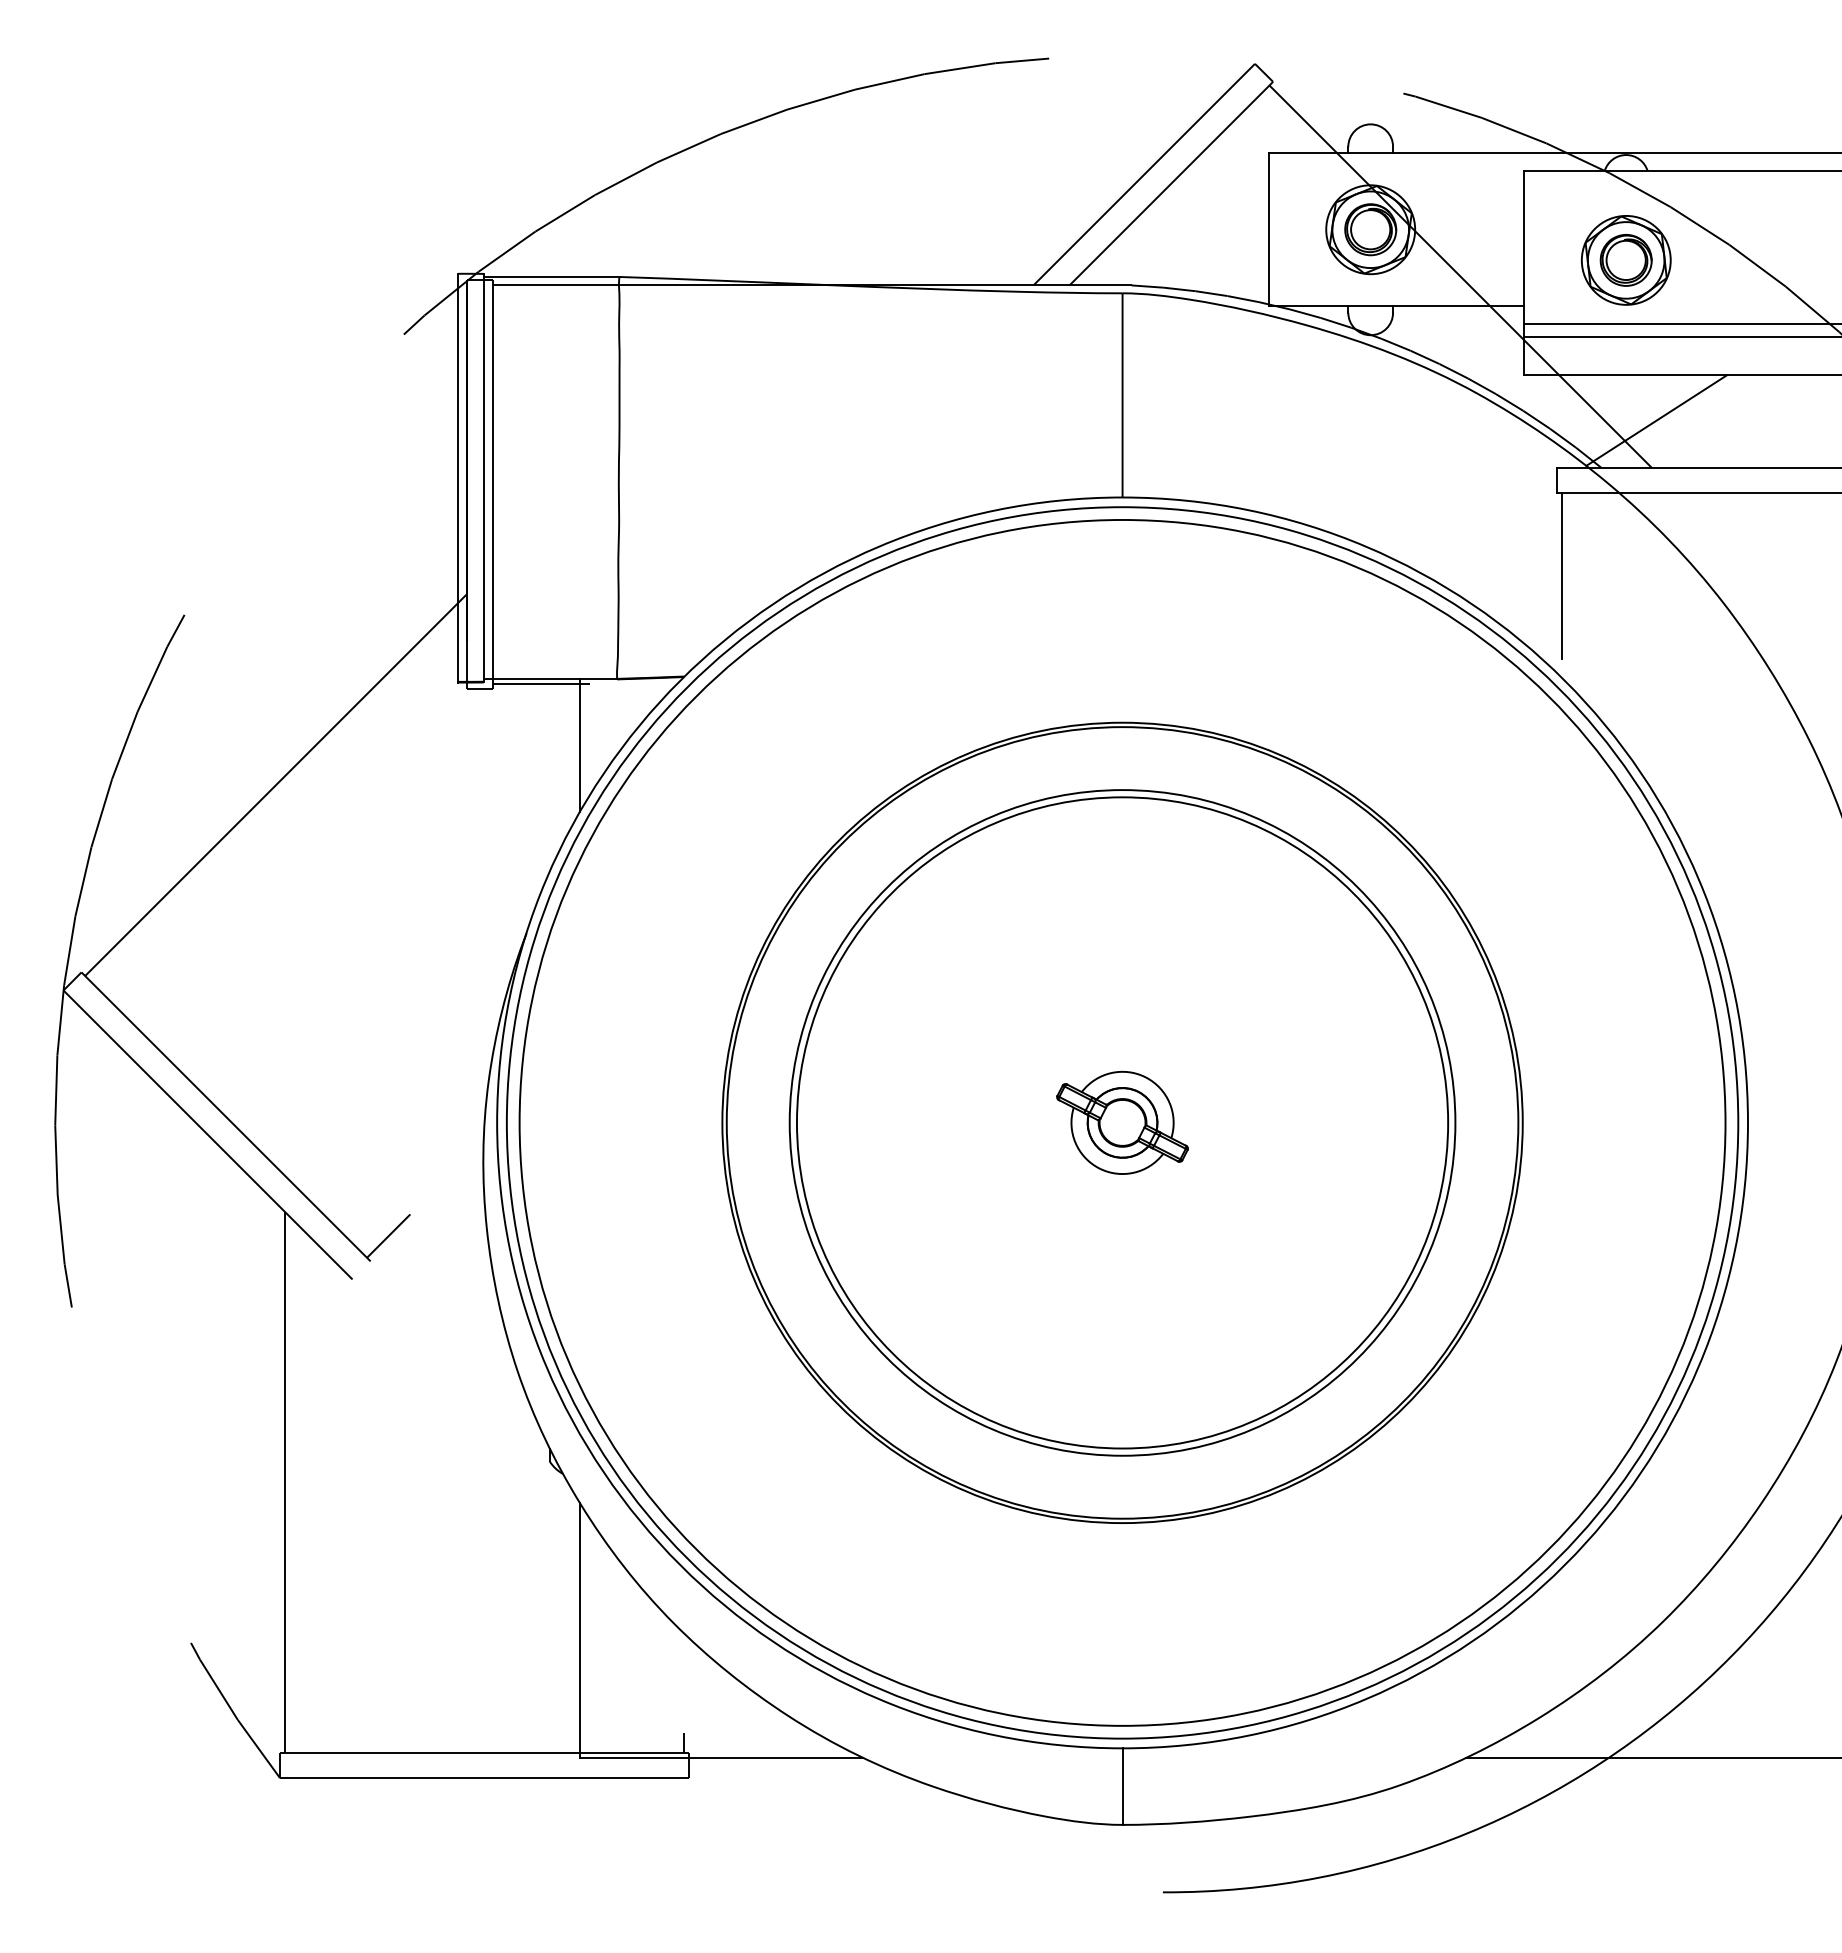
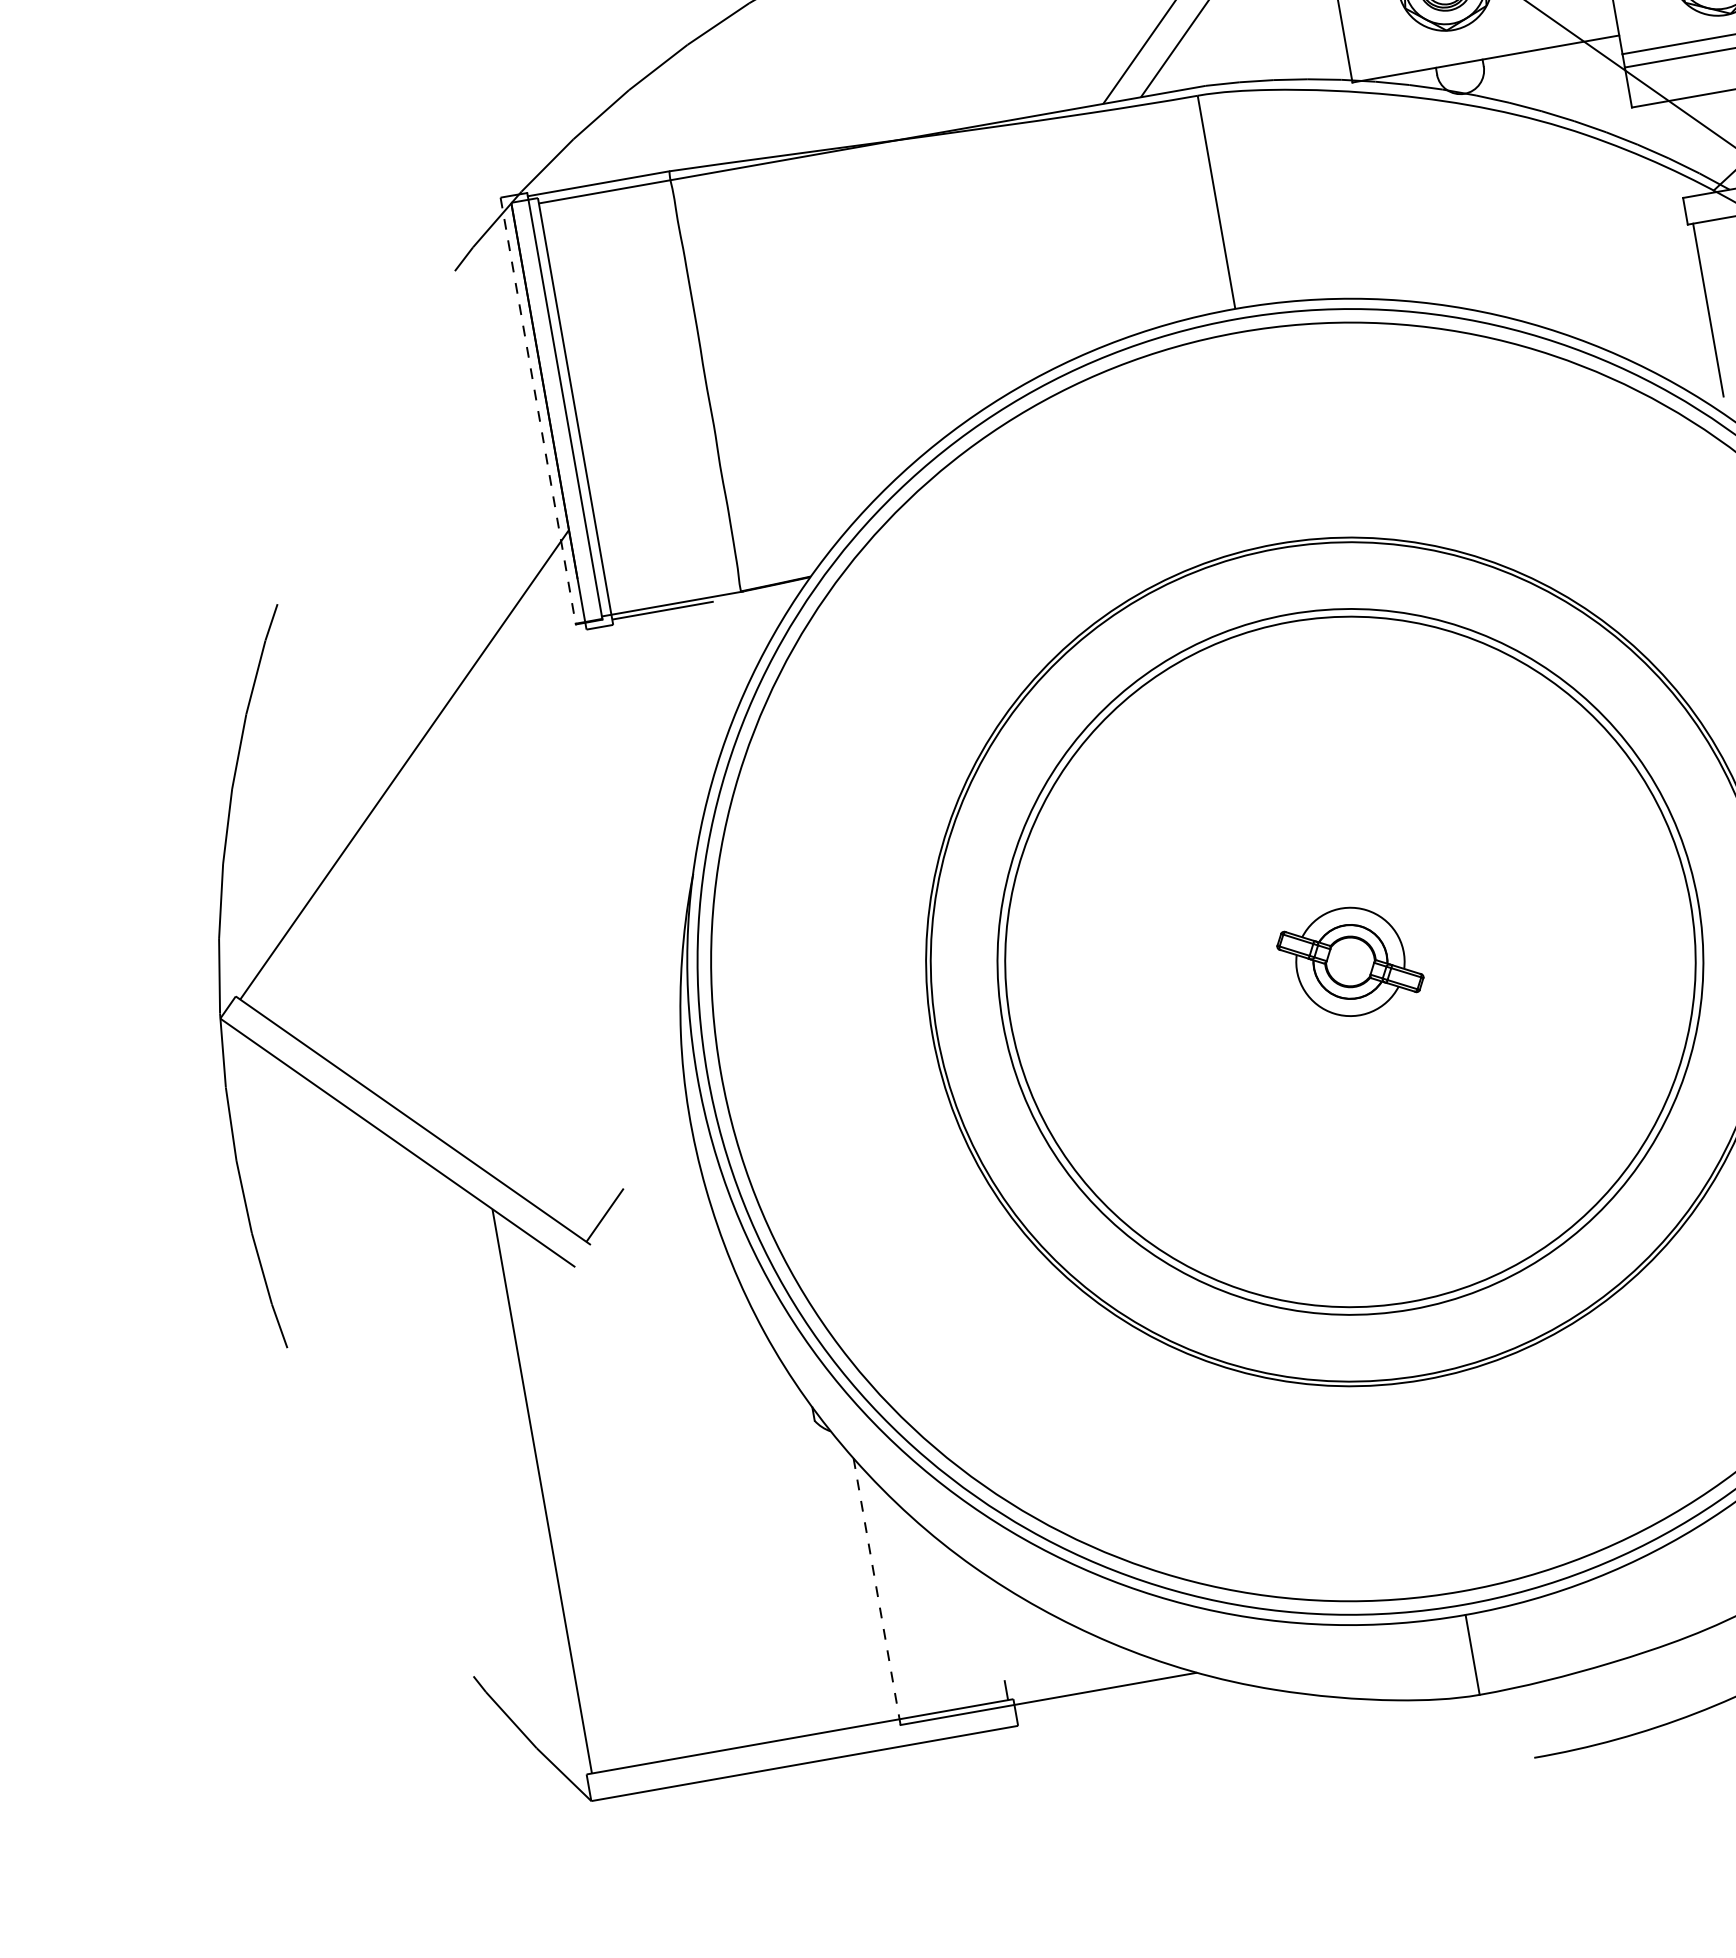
line: (458, 478) -> (538, 411), solid -> dashed
line: (579, 745) -> (713, 667), removed
line: (579, 1630) -> (876, 1591), solid -> dashed

